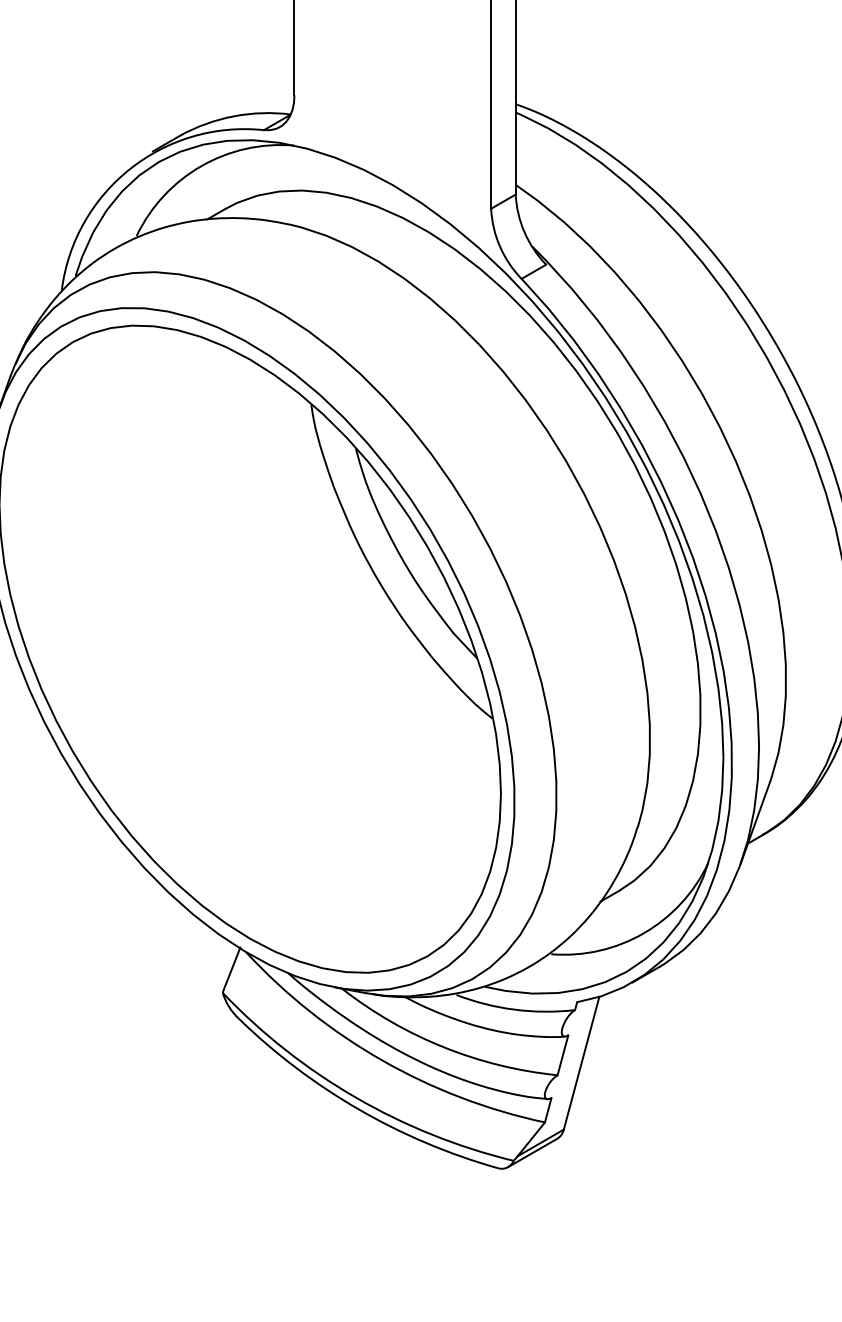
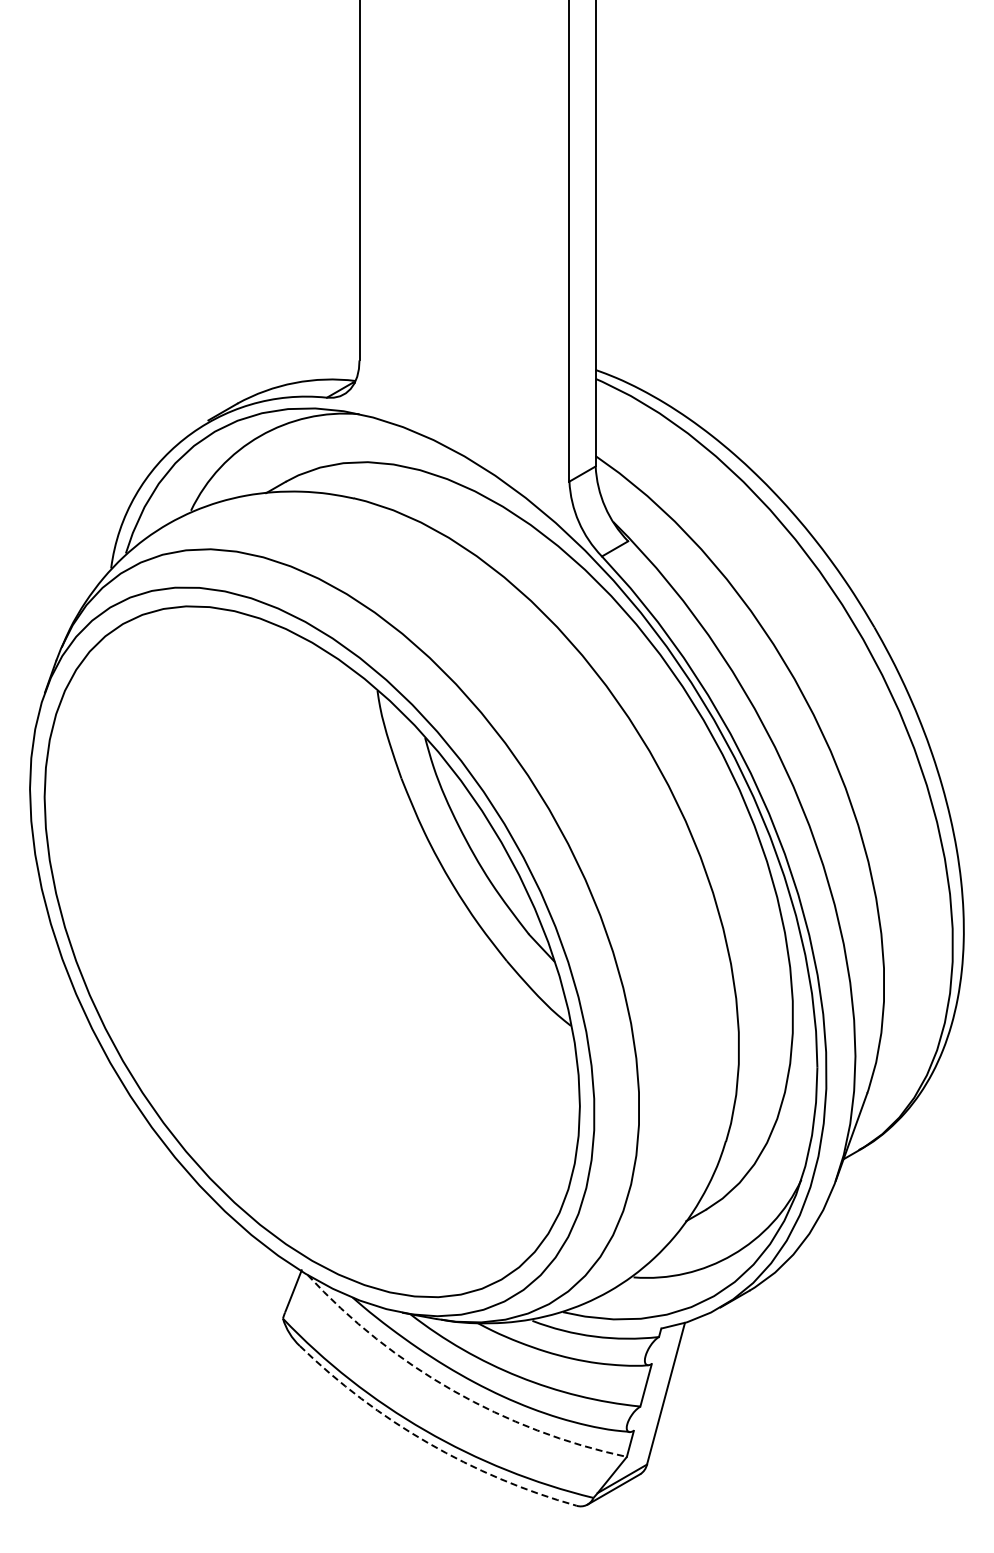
arc: (382, 1060) -> (453, 1390), solid -> dashed
arc: (359, 1109) -> (428, 1443), solid -> dashed

